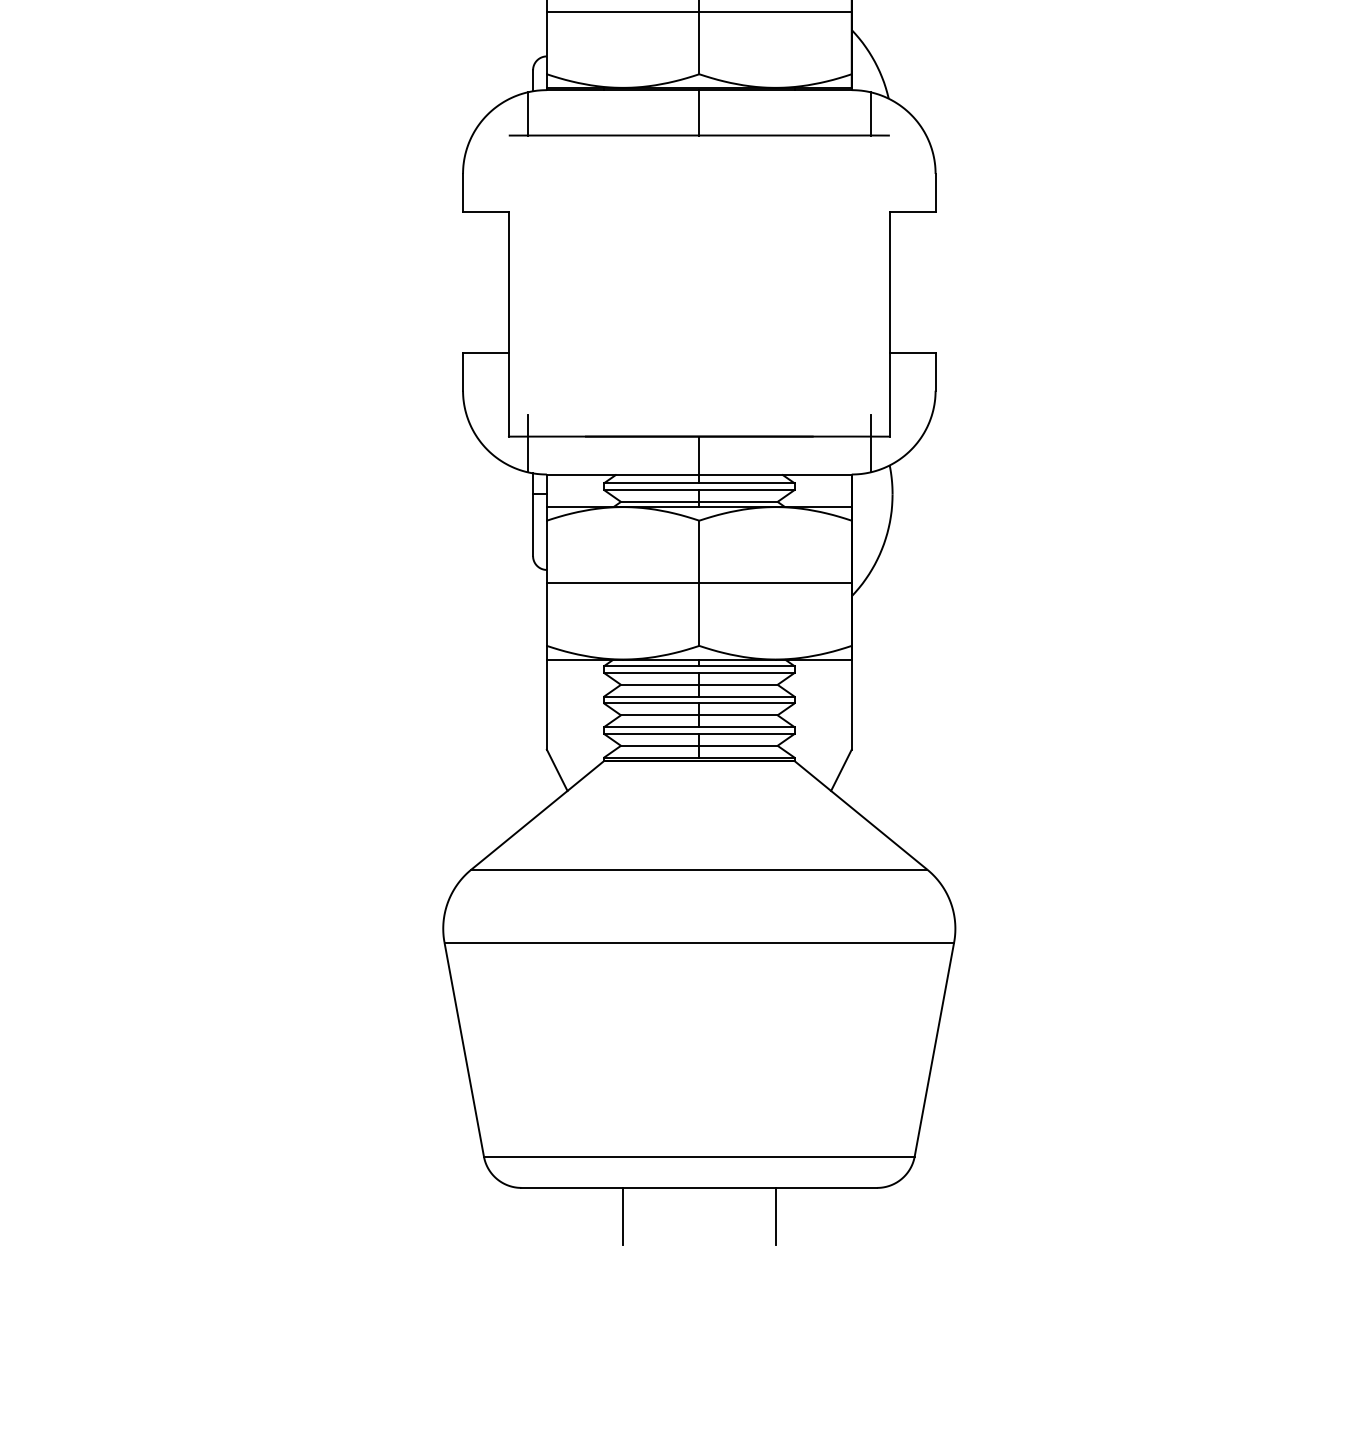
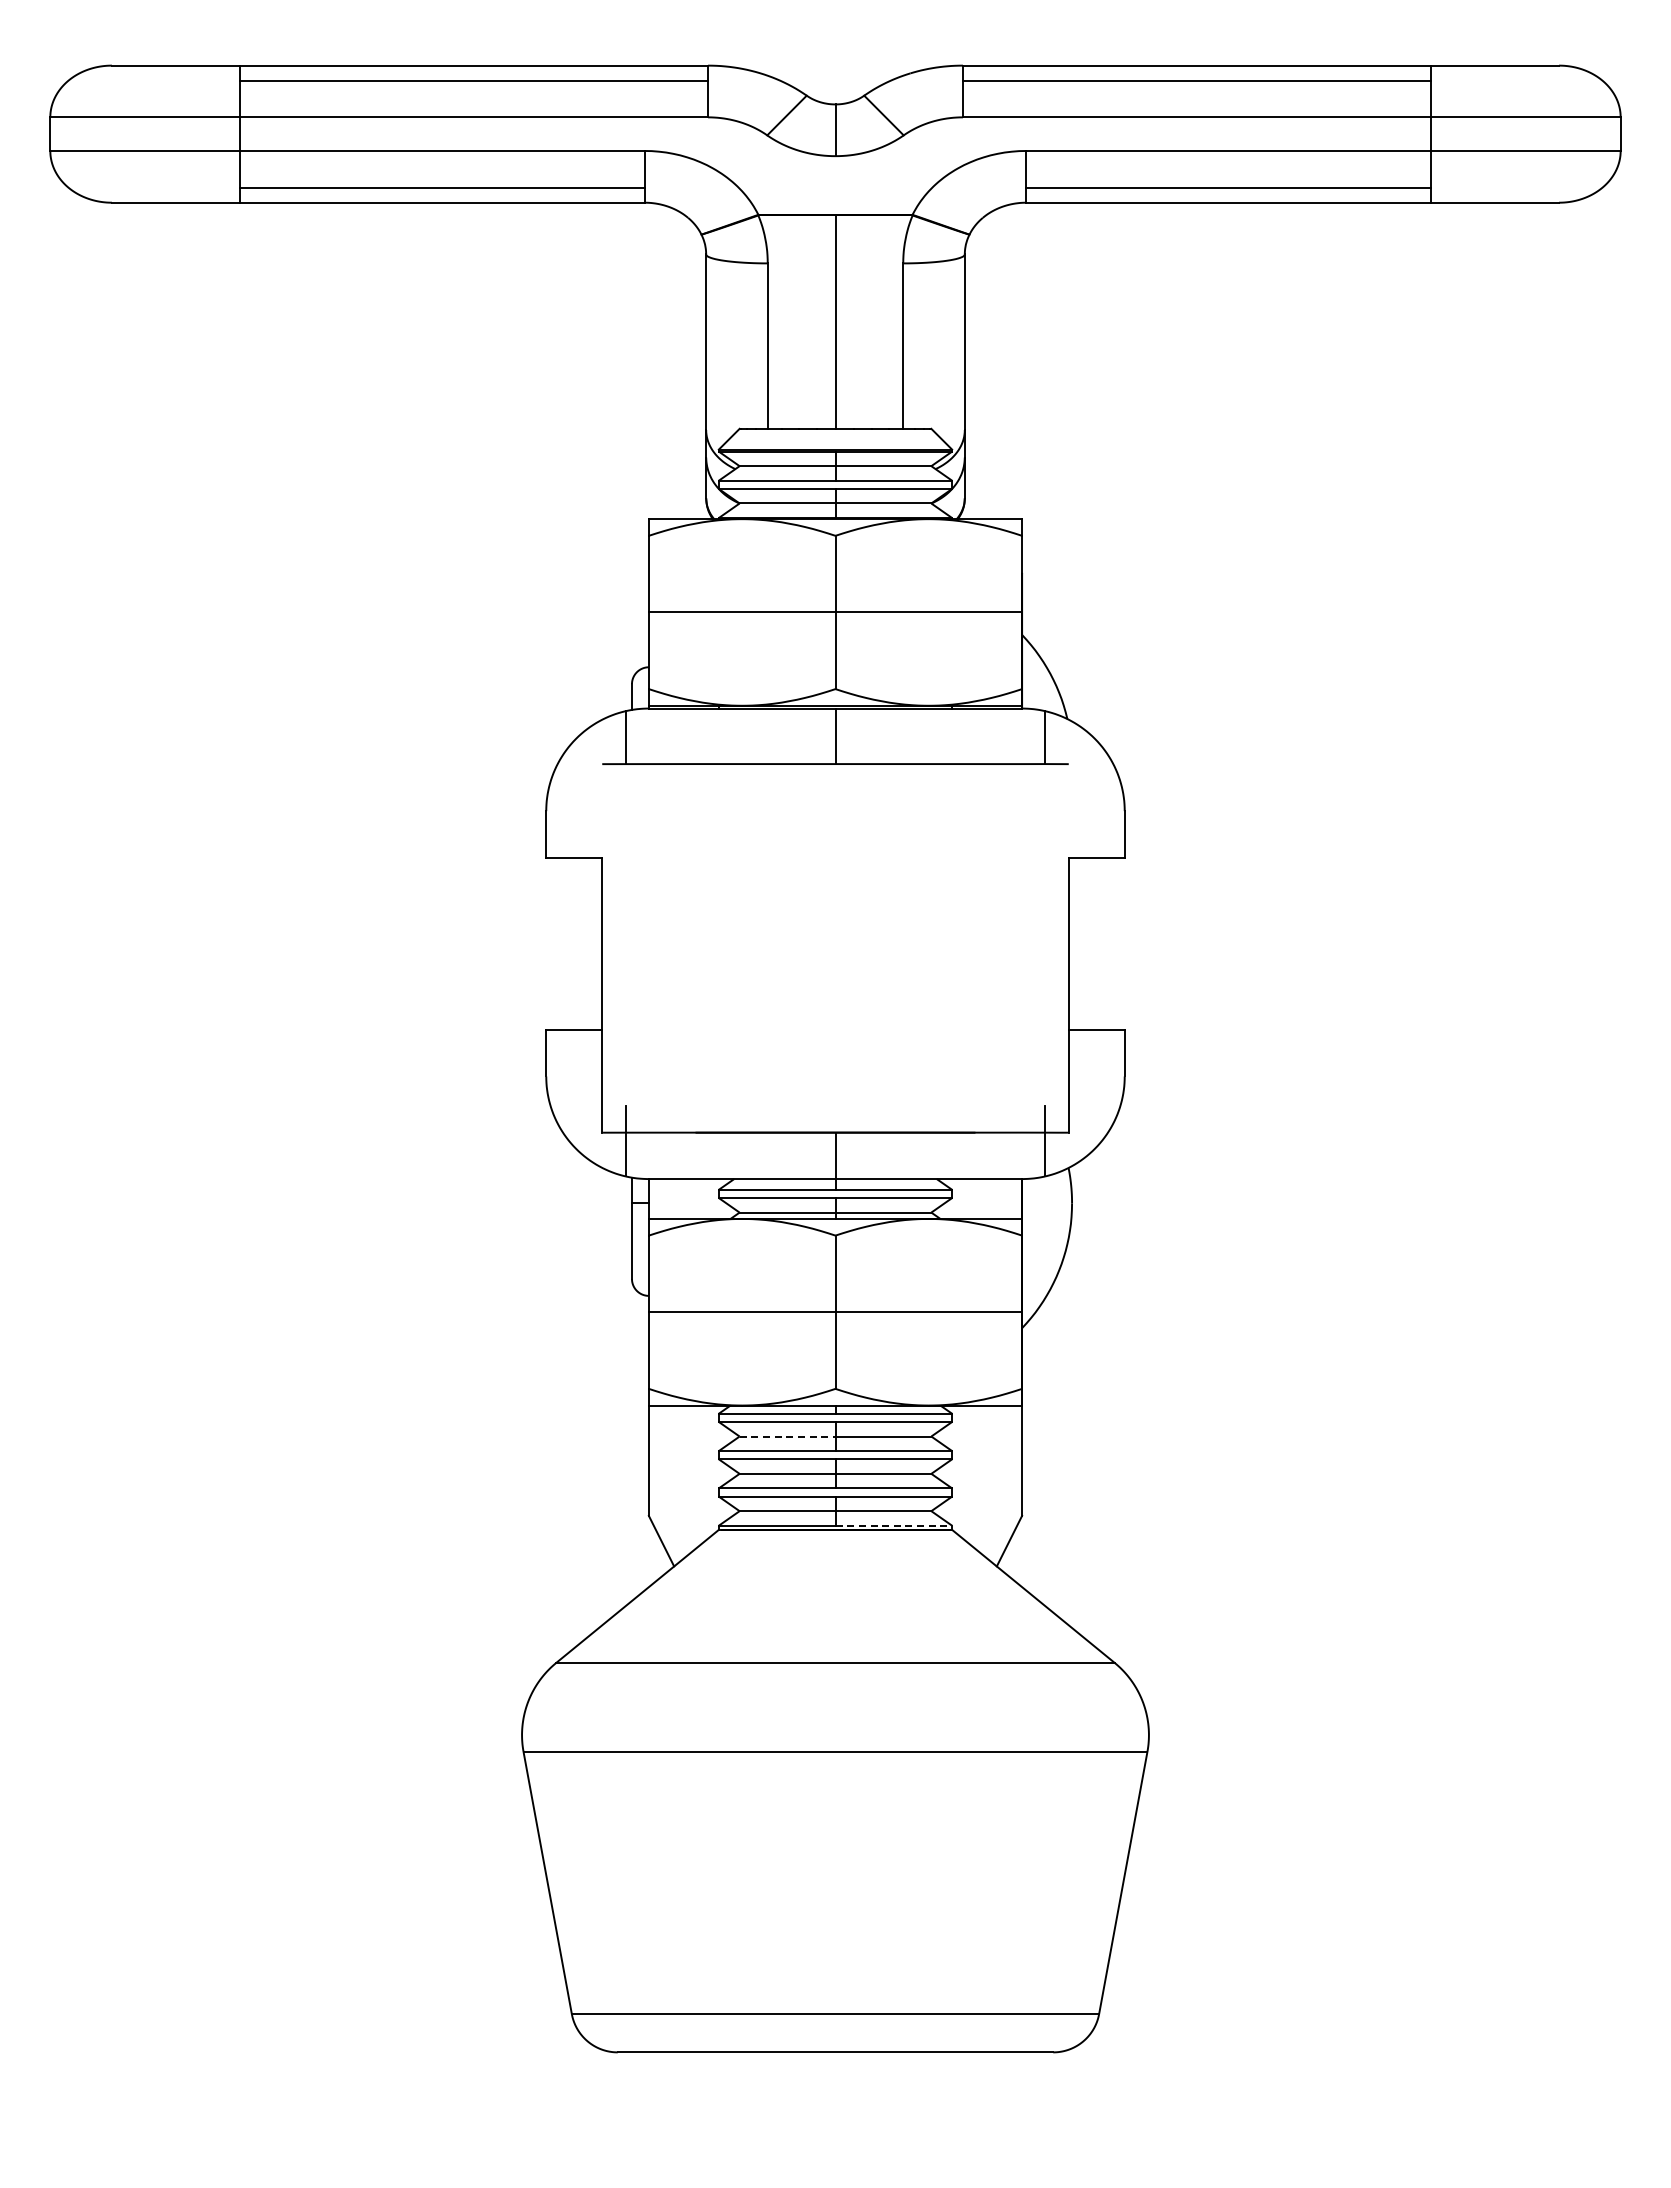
line: (660, 684) -> (787, 1436), solid -> dashed
line: (747, 757) -> (894, 1525), solid -> dashed
line: (623, 1216) -> (742, 2087), removed
line: (775, 1216) -> (928, 2087), removed

